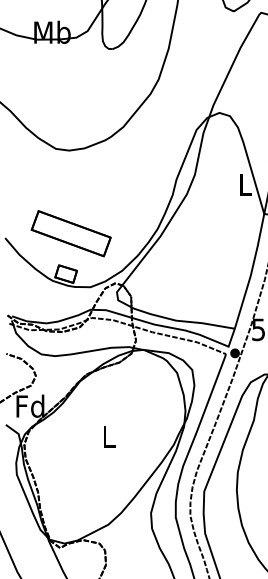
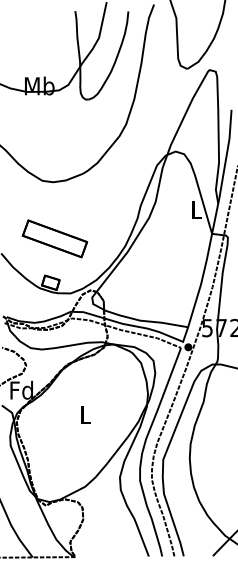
part: (70, 233) -> (54, 238), moved

